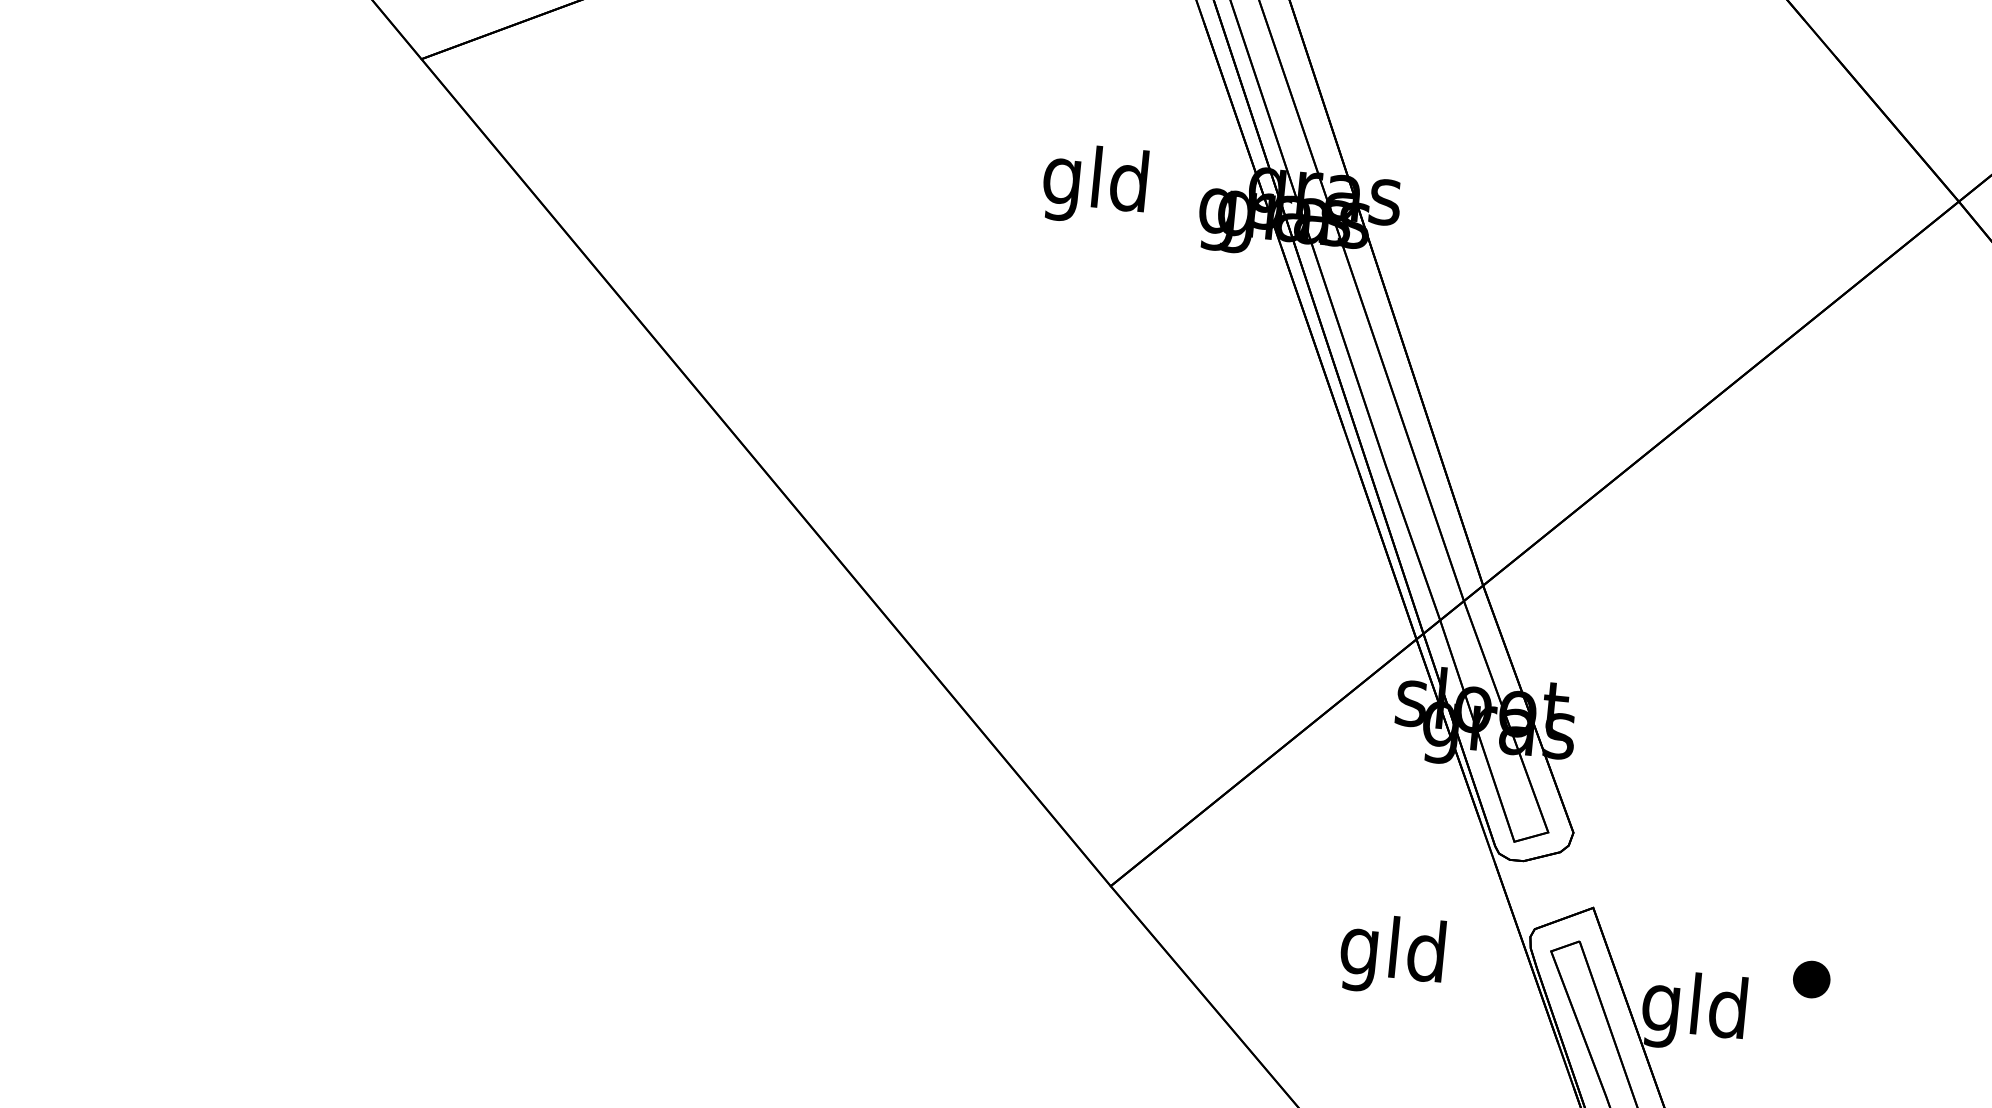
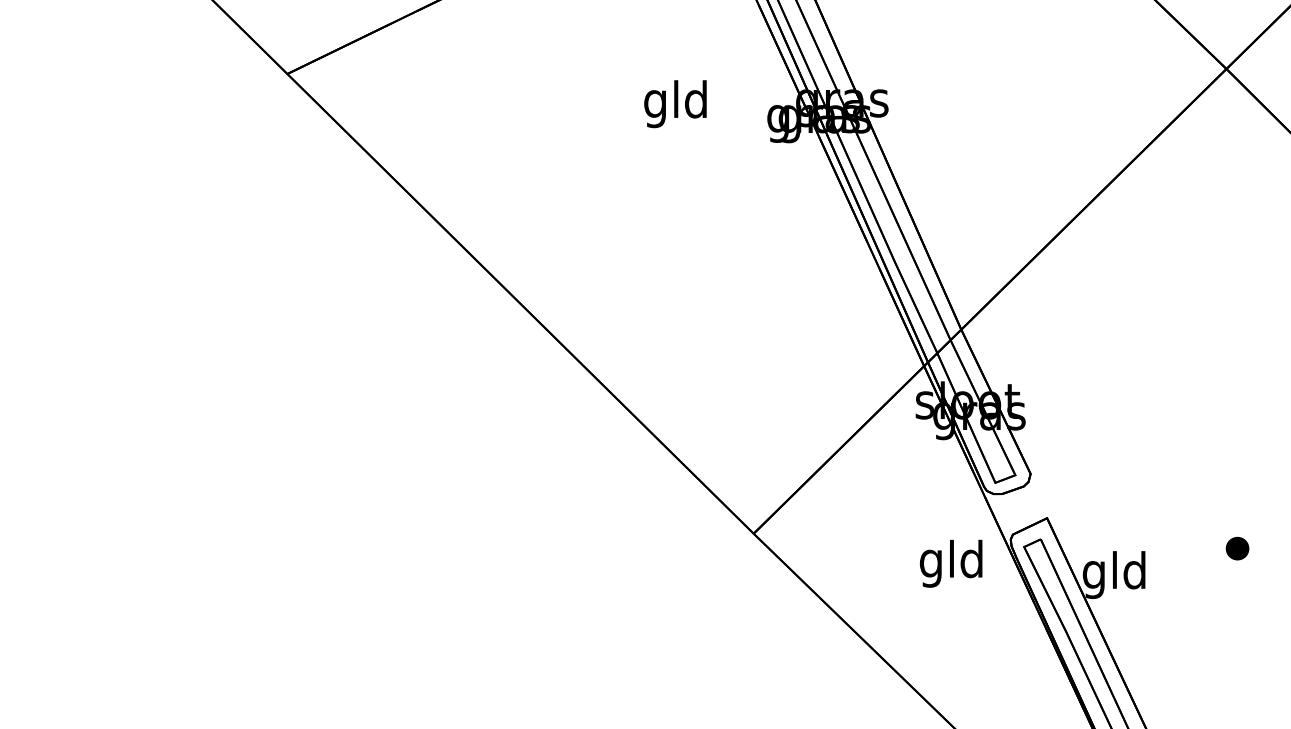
text: (1094, 185) -> (675, 104), moved
text: (1391, 954) -> (950, 563), moved
part: (1811, 979) -> (1237, 548), moved

